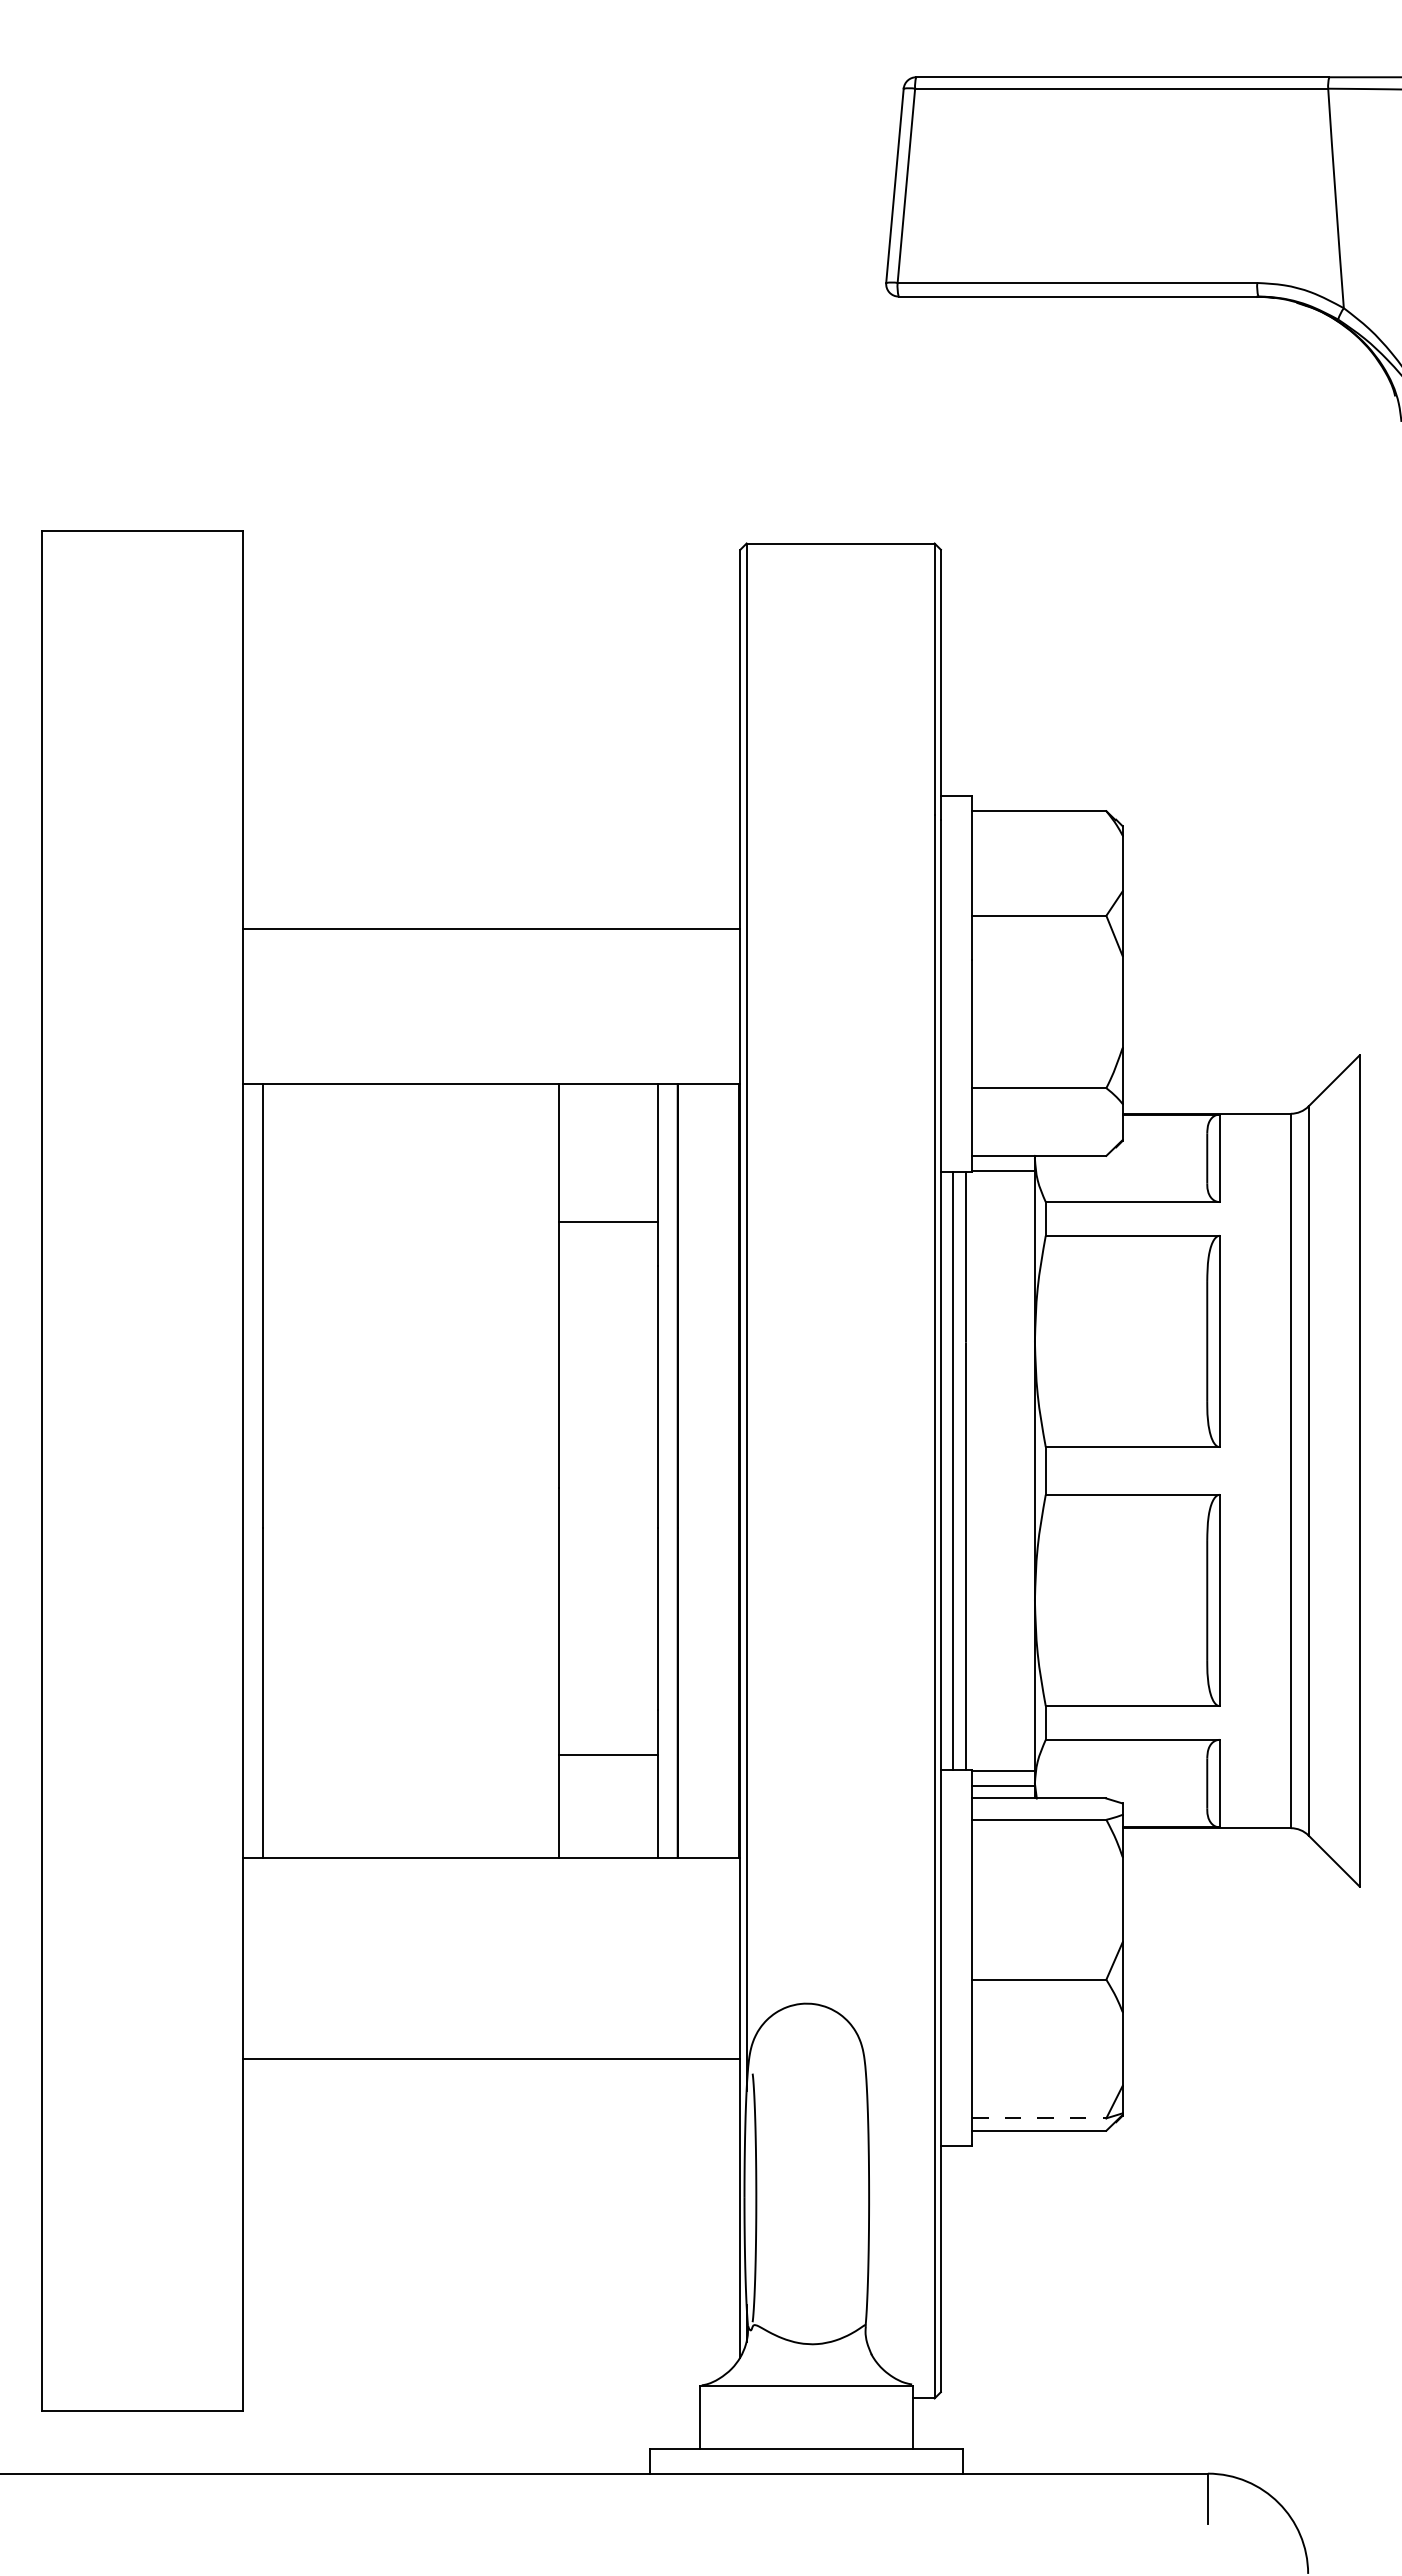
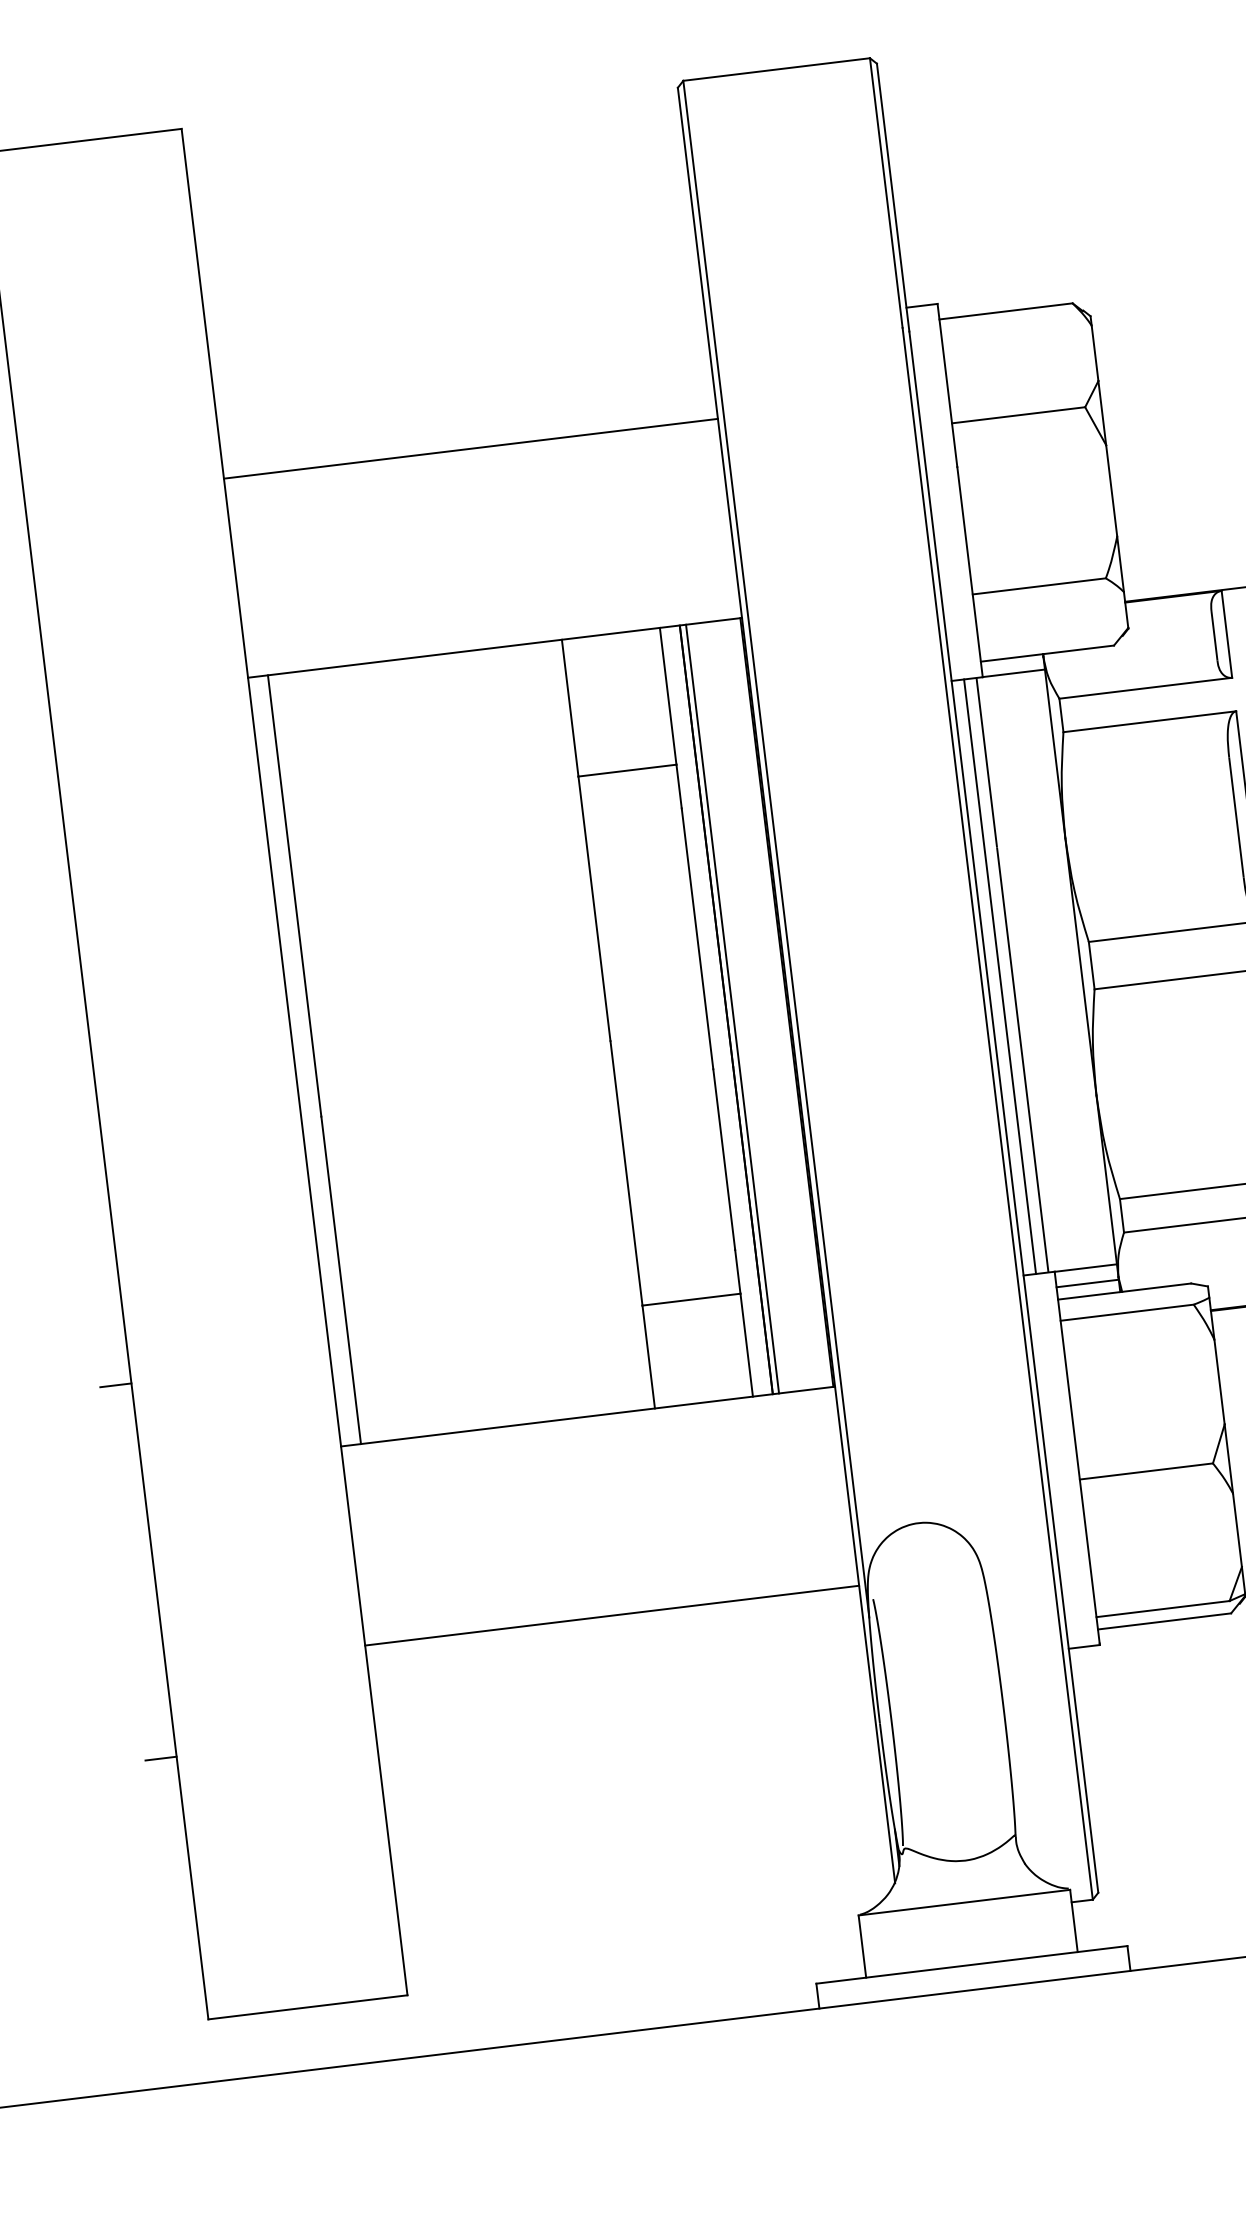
line: (491, 929) -> (470, 449), moved
line: (683, 1470) -> (732, 1008), added
line: (26, 1770) -> (115, 1385), added
line: (1039, 2118) -> (1163, 1609), dashed -> solid
line: (26, 2146) -> (160, 1758), added

